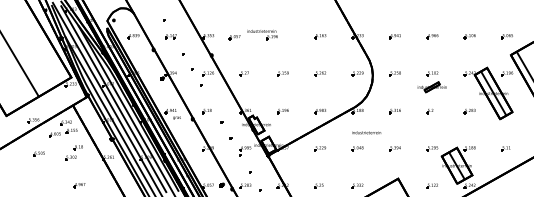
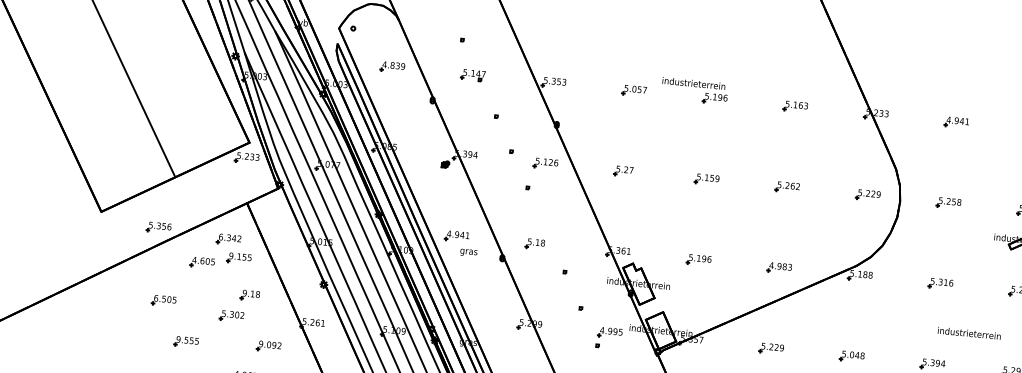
part: (252, 35) -> (672, 90), moved
text: (366, 132) -> (969, 332), moved
part: (88, 170) -> (266, 346), added
part: (50, 171) -> (184, 340), added

